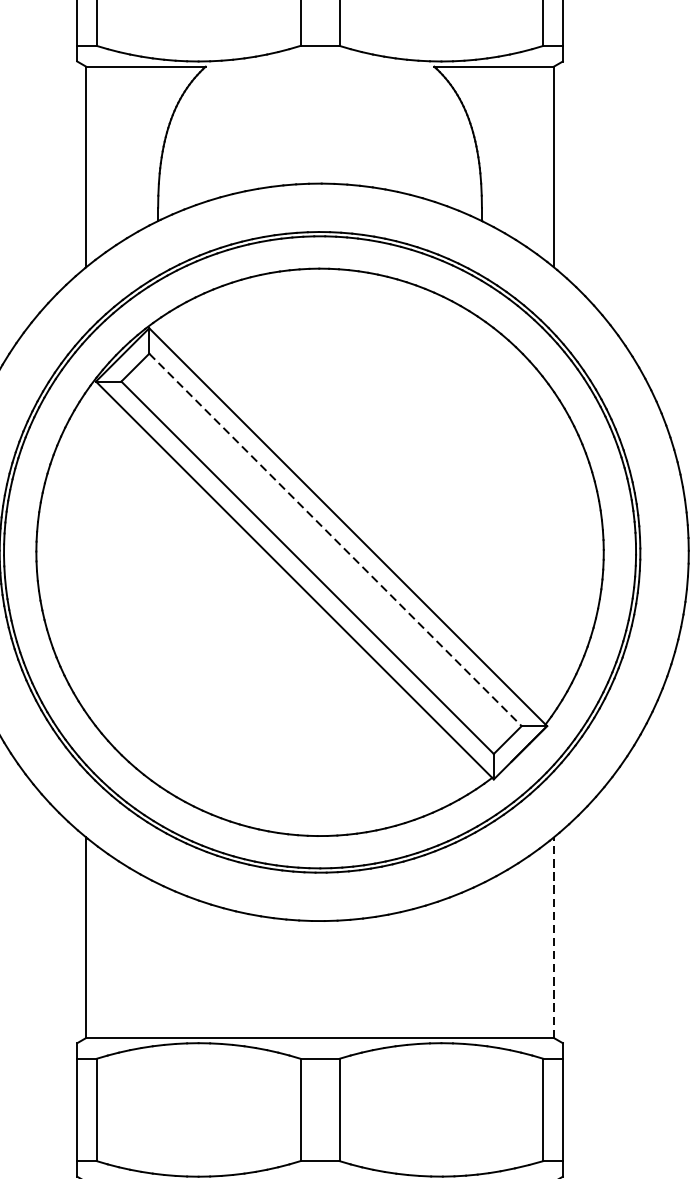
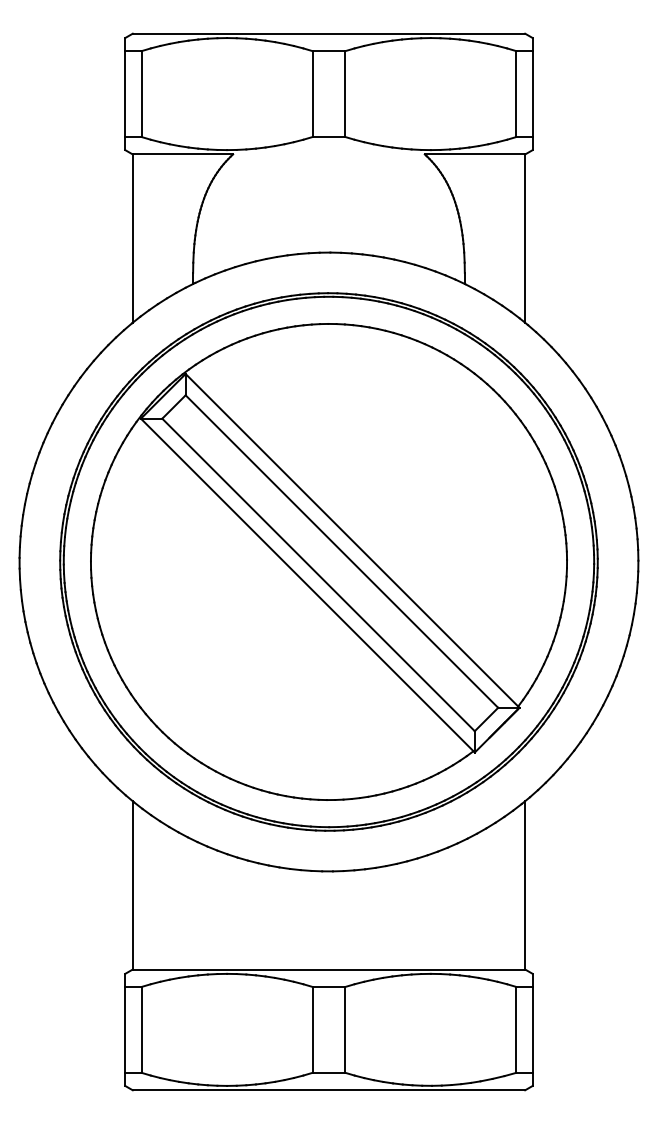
line: (334, 539) -> (341, 551), dashed -> solid
line: (554, 936) -> (525, 884), dashed -> solid

